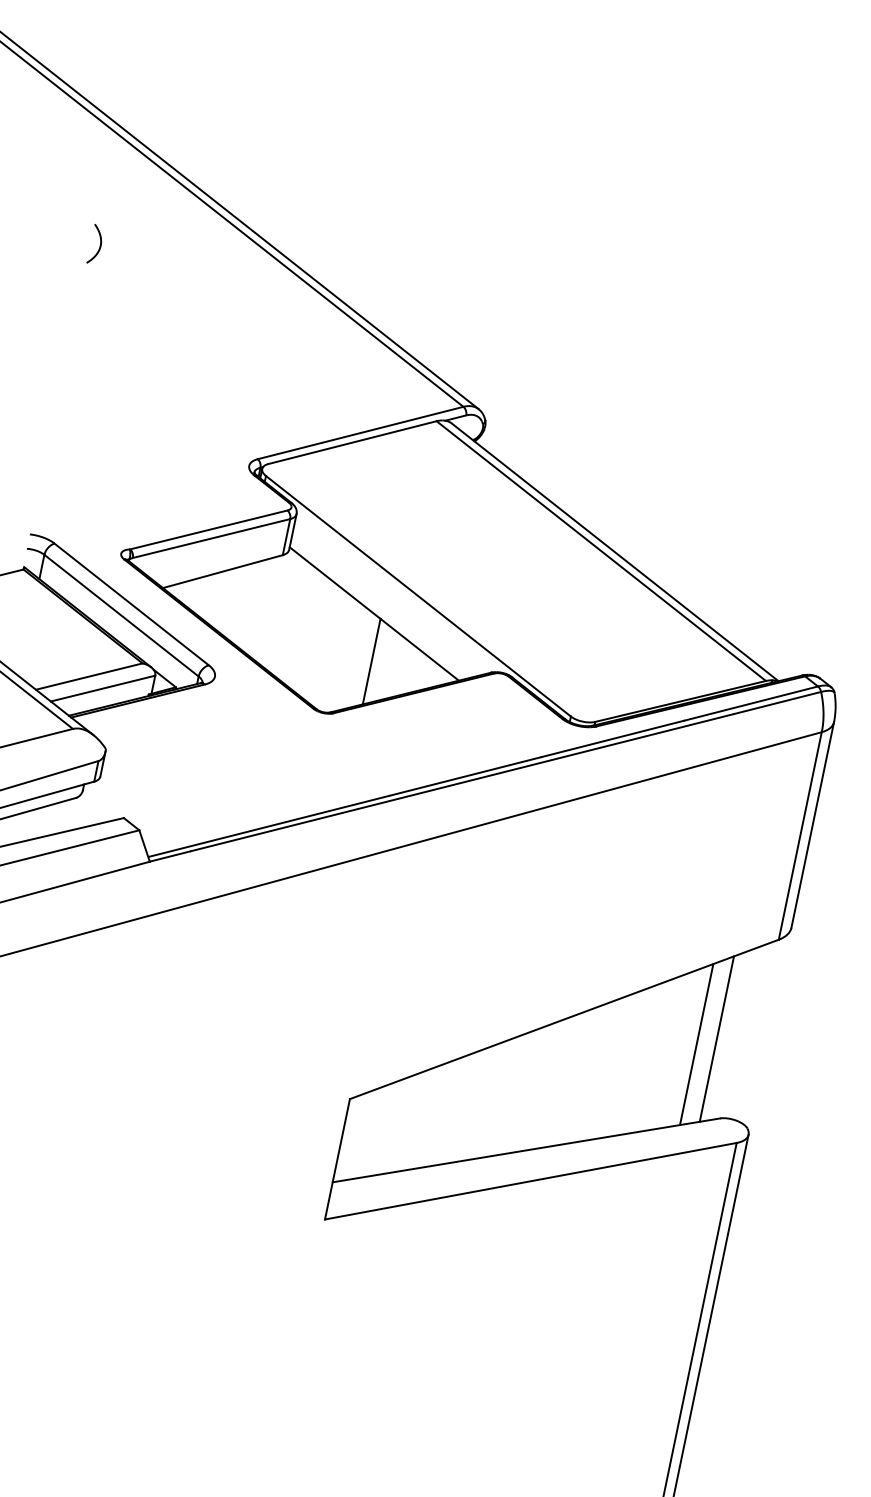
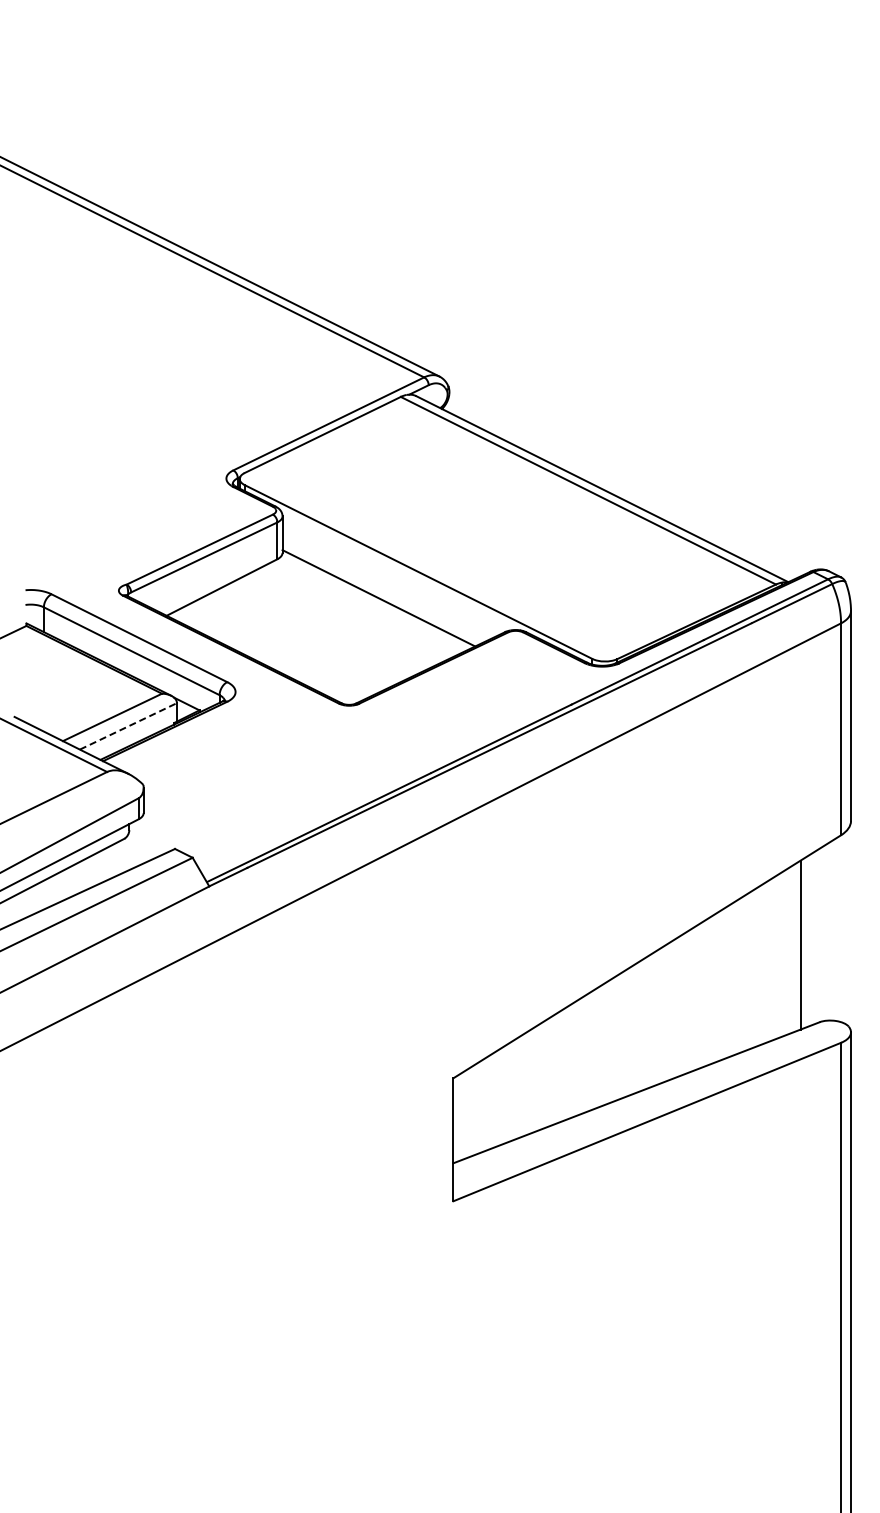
curve: (99, 245) -> (35, 293), removed
line: (372, 661) -> (386, 645), removed
line: (103, 688) -> (128, 726), solid -> dashed
line: (696, 1044) -> (781, 954), removed

